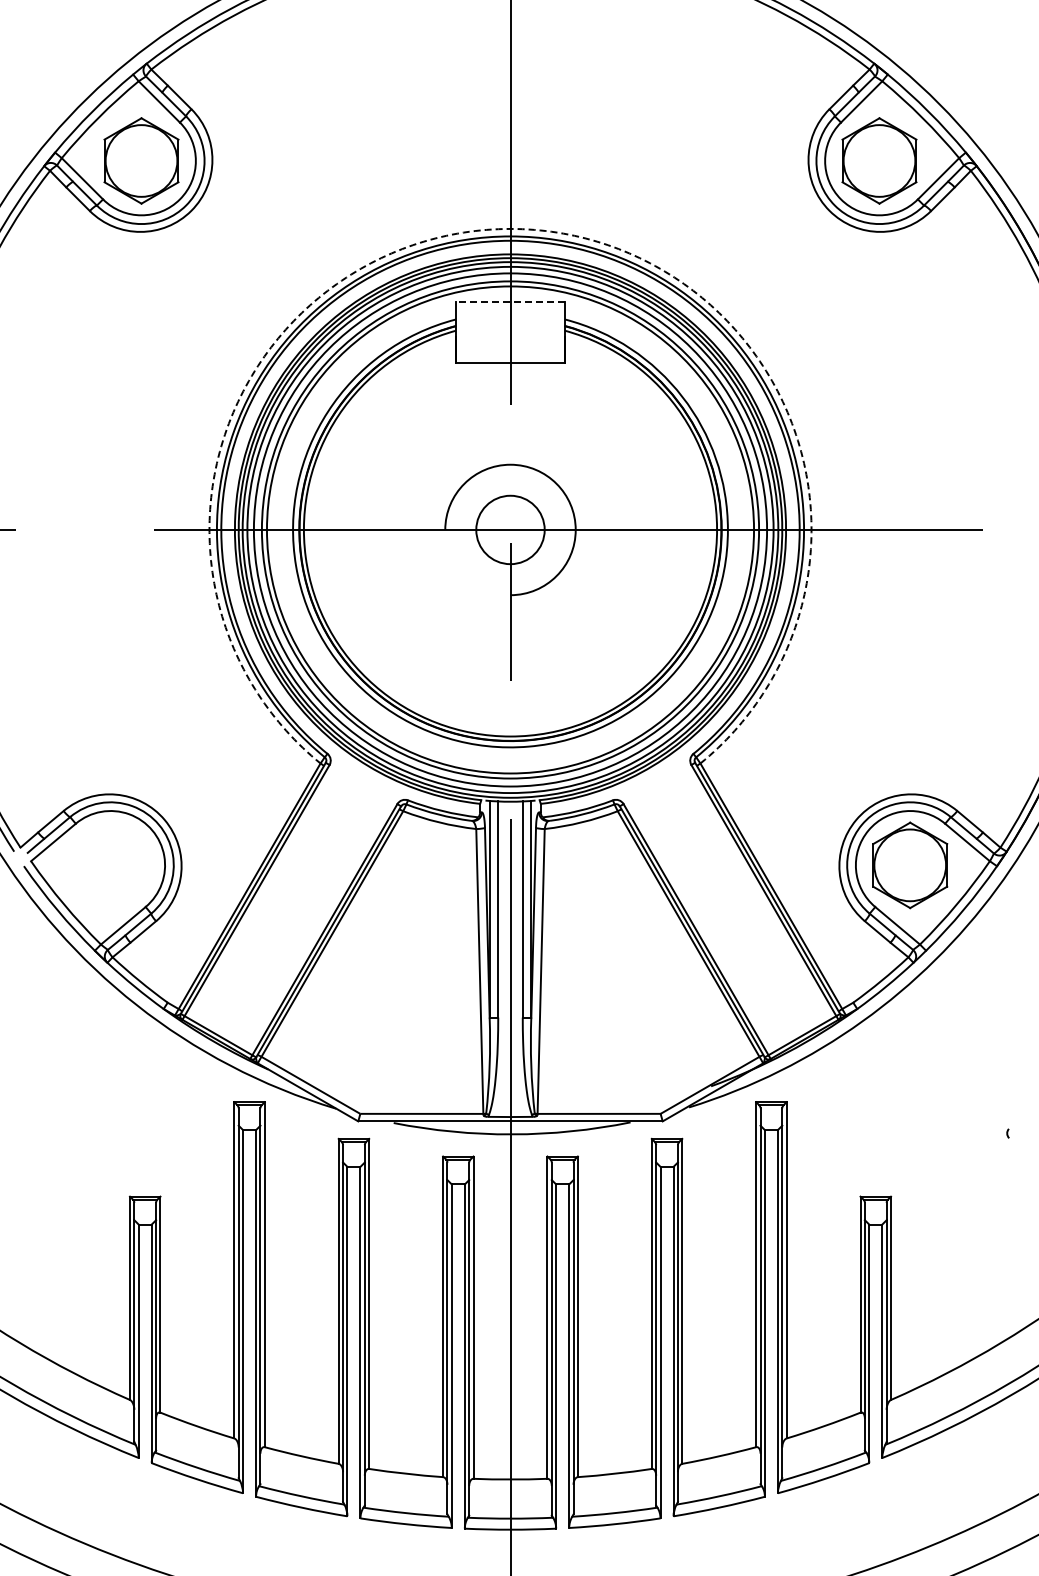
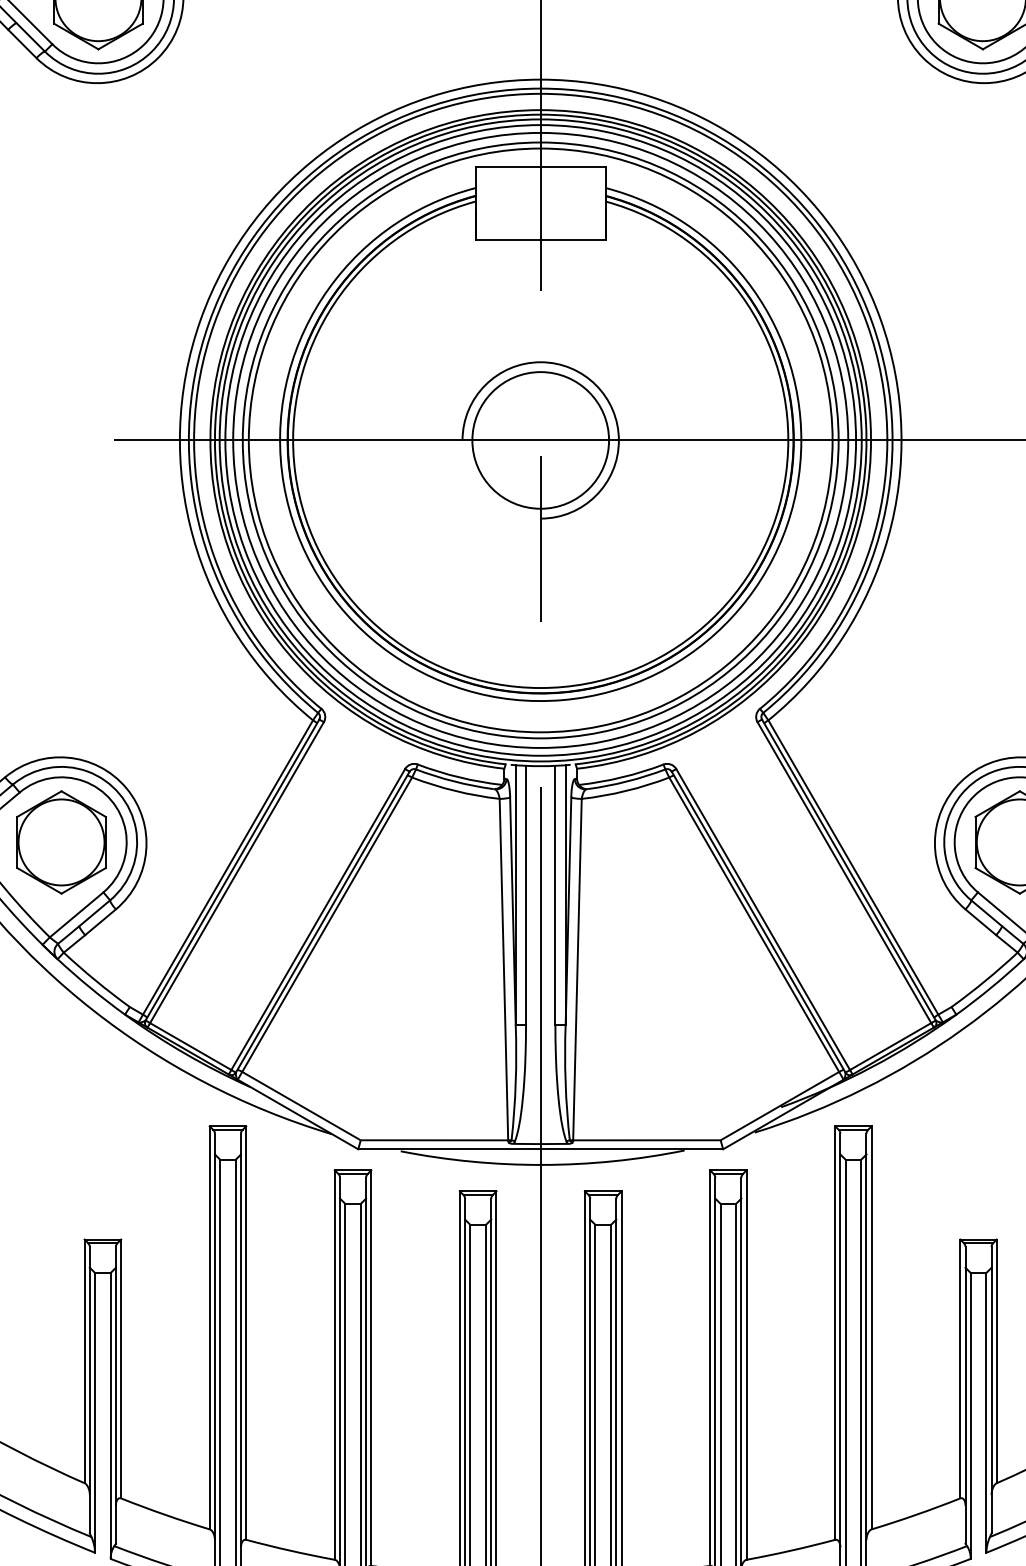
arc: (510, 228) -> (540, 79), dashed -> solid
line: (510, 301) -> (540, 166), dashed -> solid
circle: (510, 529) -> (540, 439), size x1.67
part: (110, 865) -> (61, 842), added

